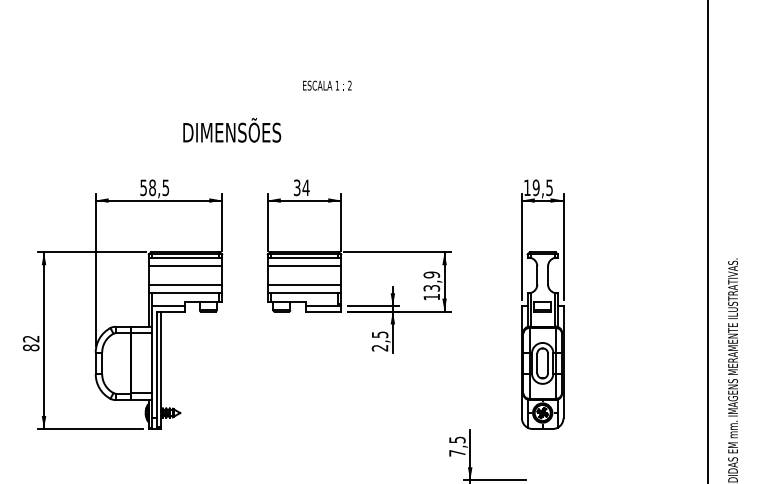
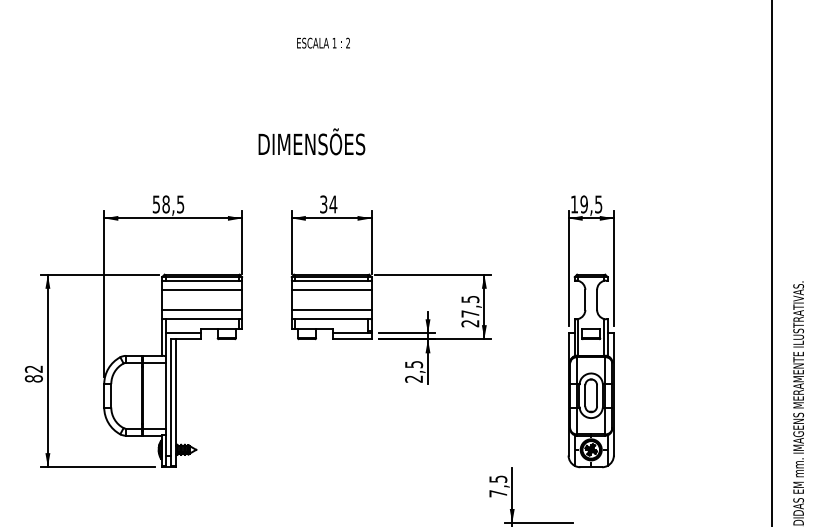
text: (327, 85) -> (323, 42), moved
text: (231, 130) -> (311, 141), moved
text: (431, 286) -> (470, 311), 13,9 -> 27,5

